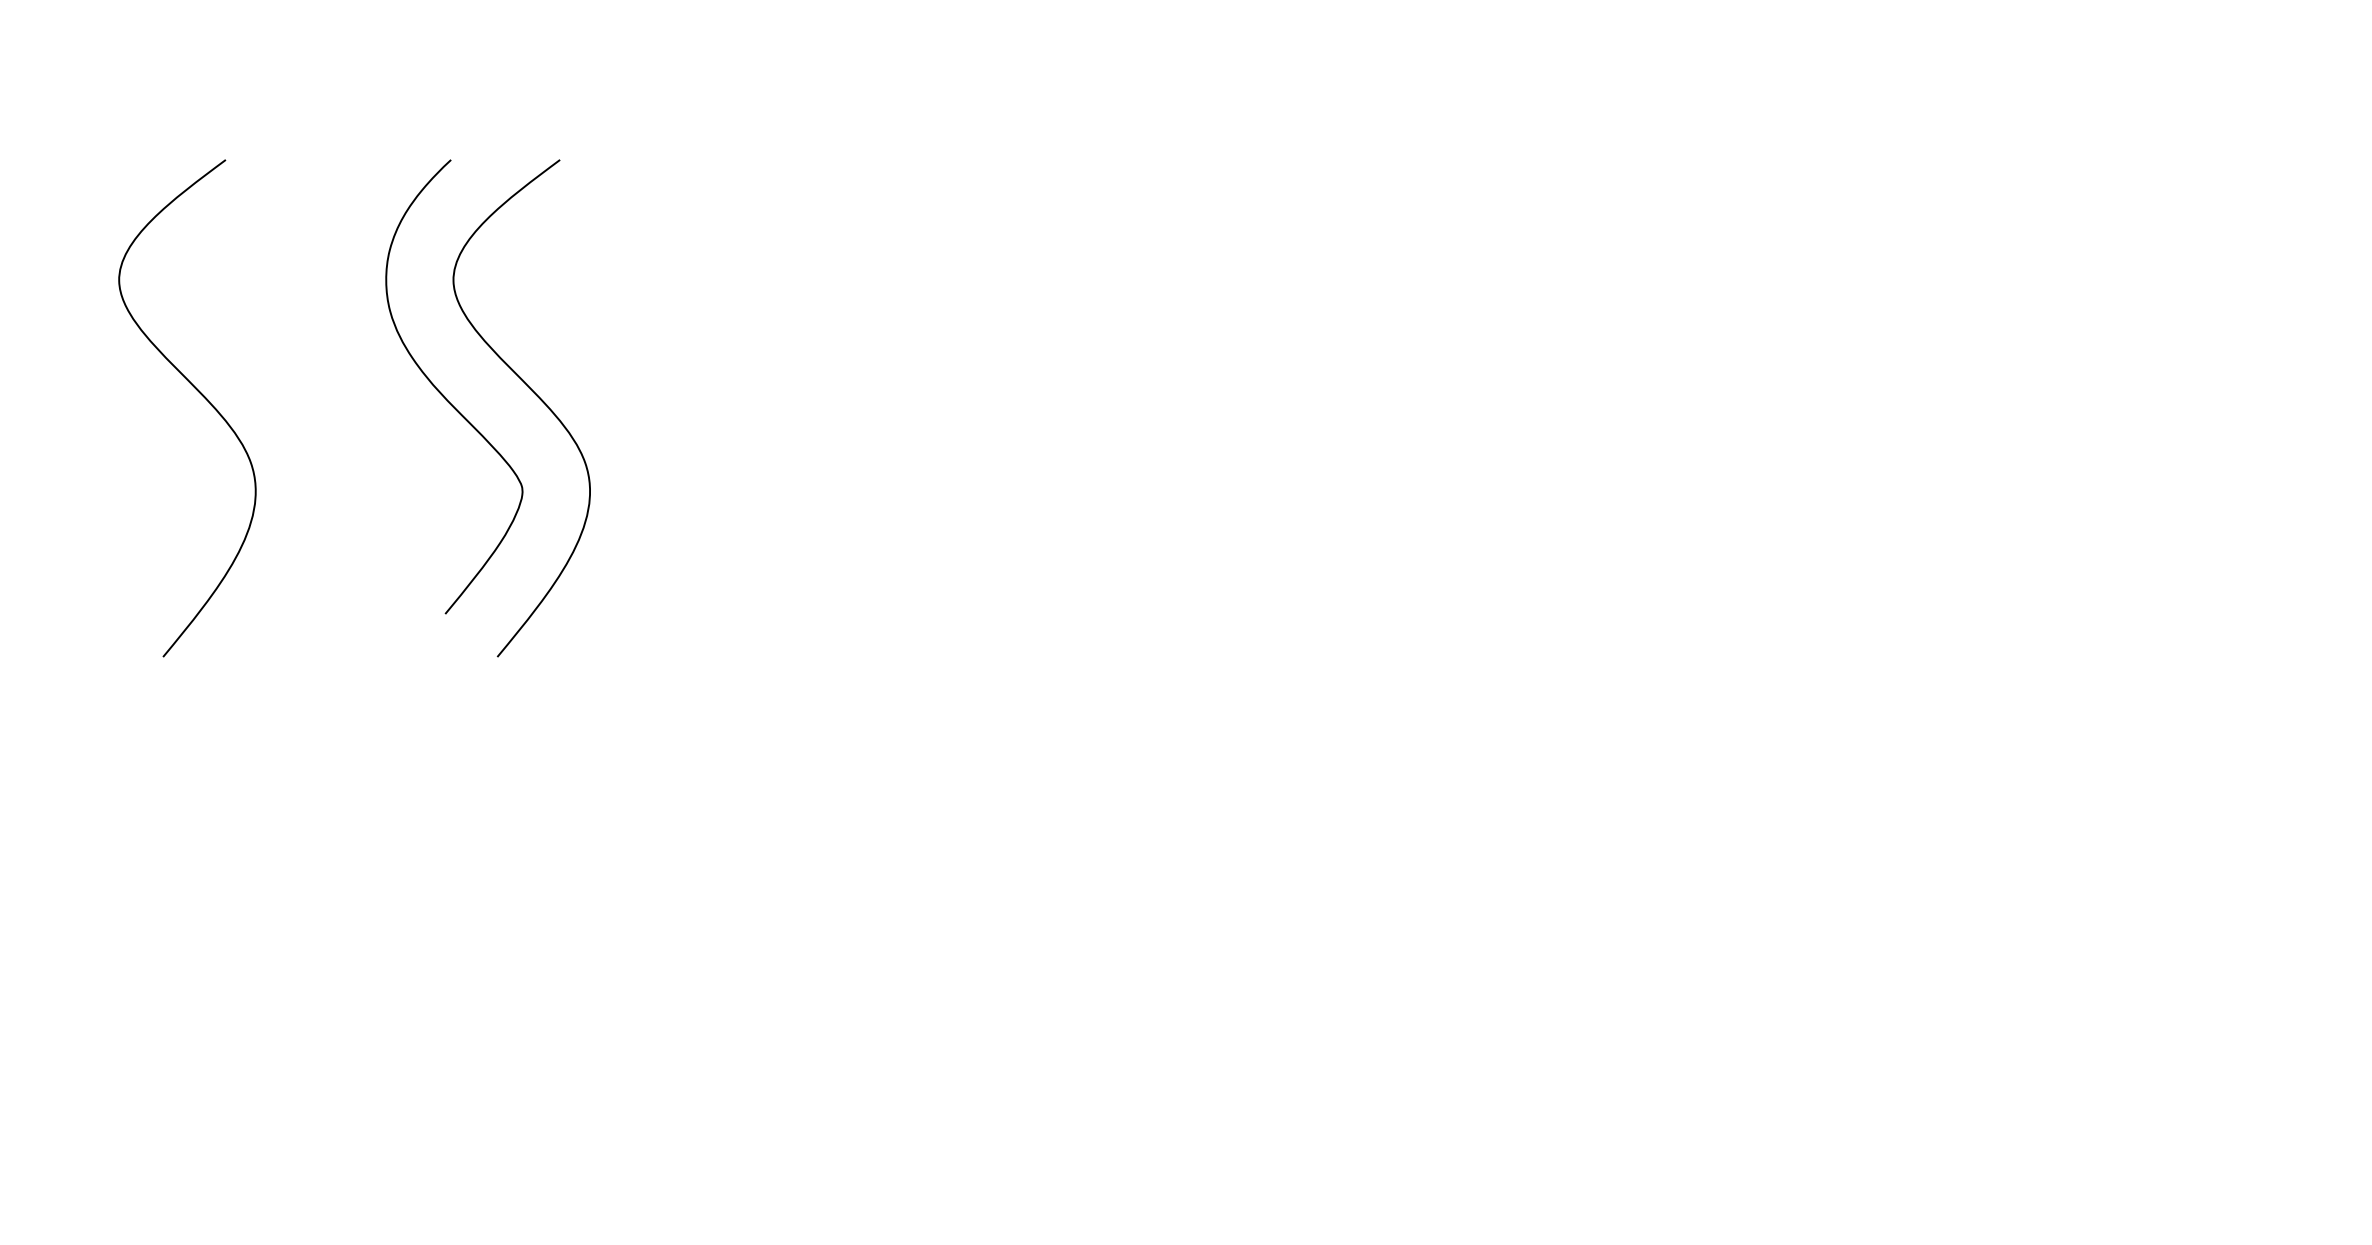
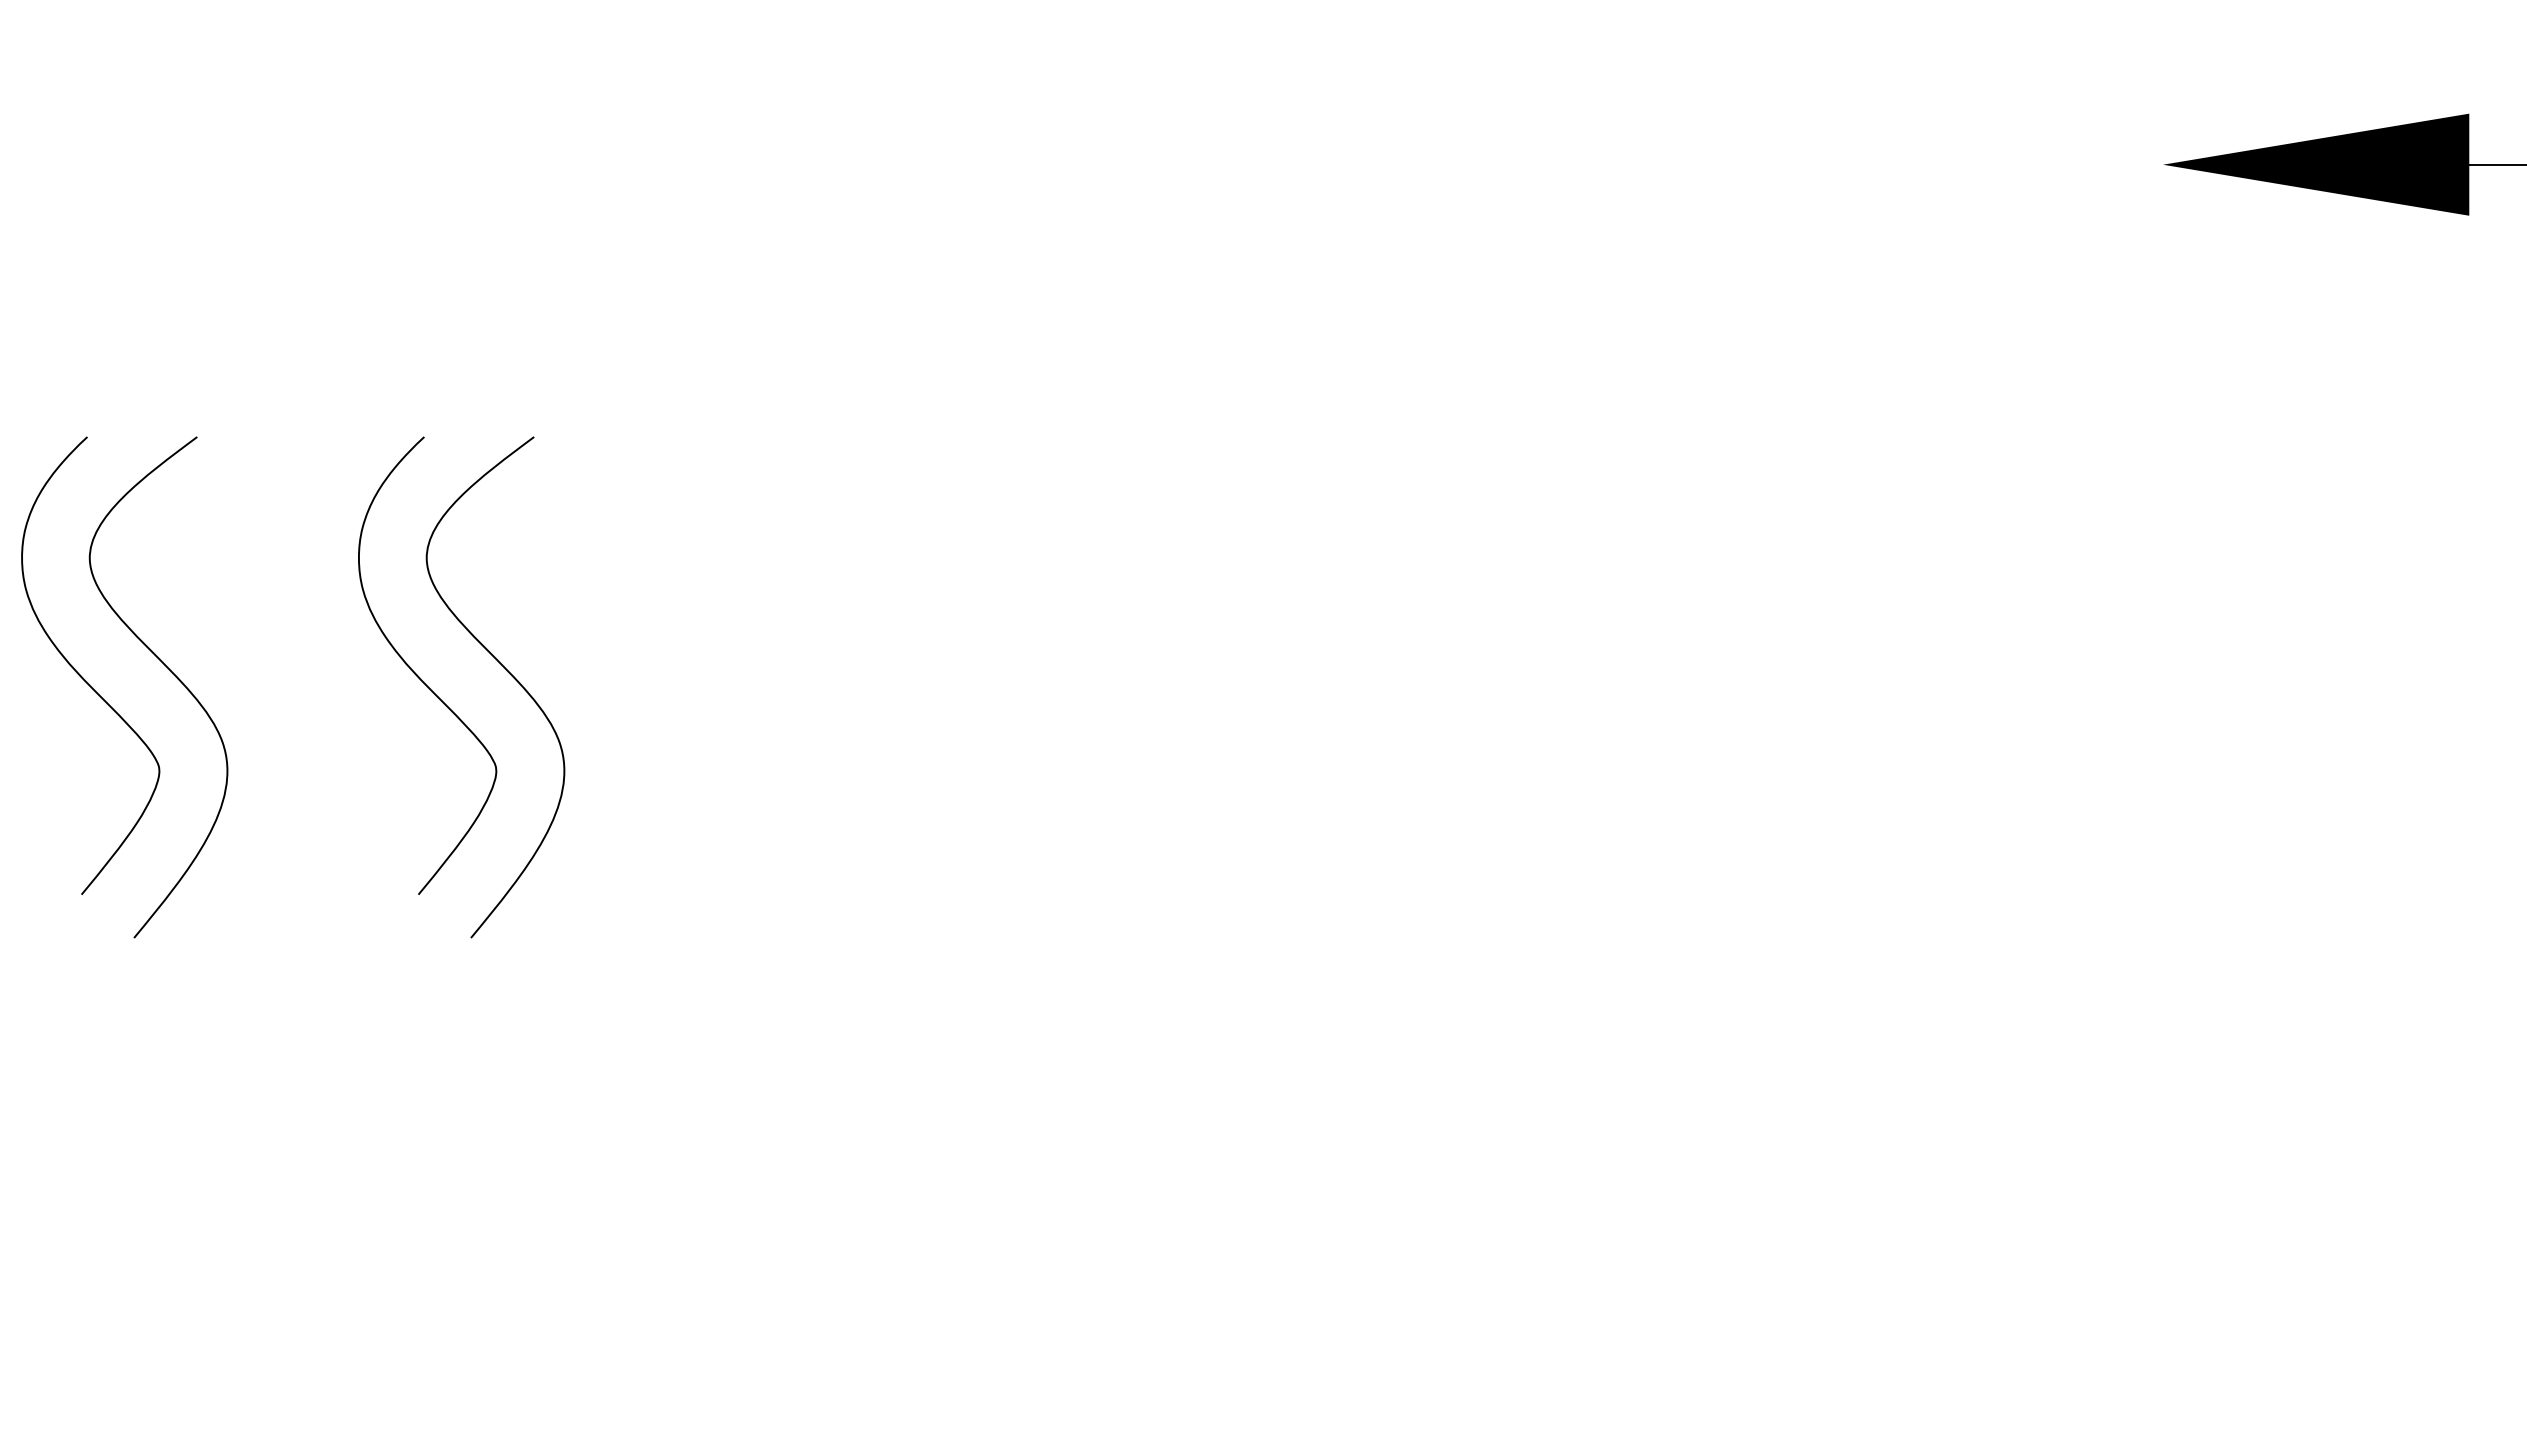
curve: (109, 395) -> (80, 674), added

